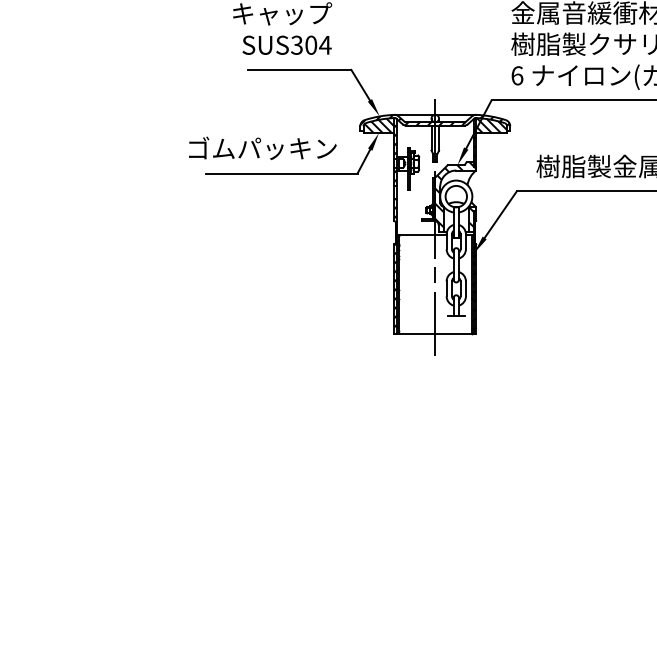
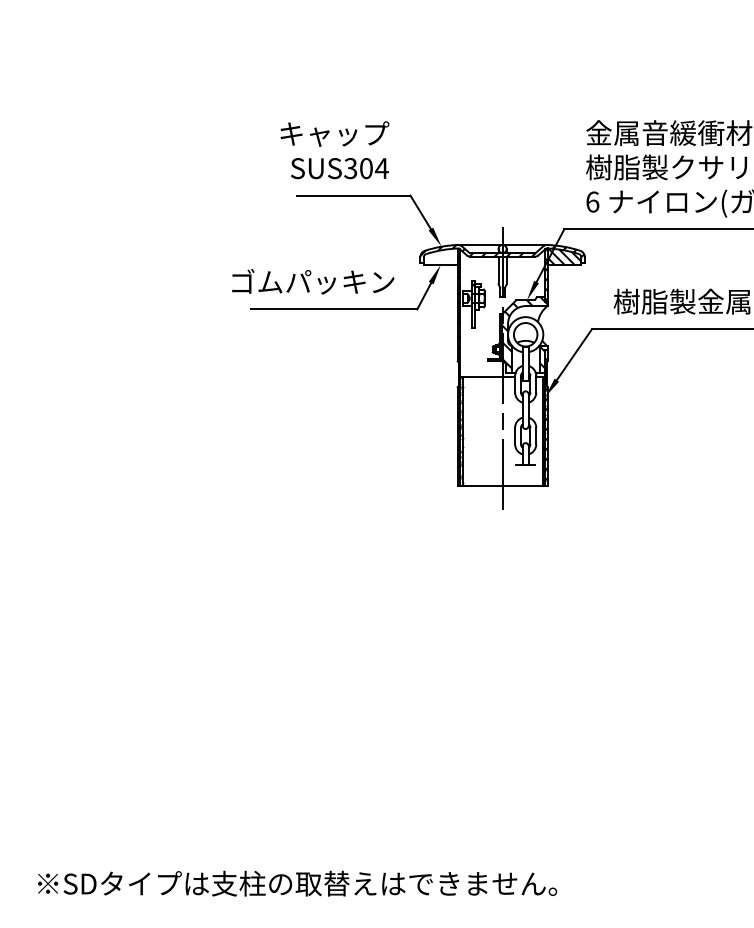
hatch: (378, 125) -> (440, 256), removed

